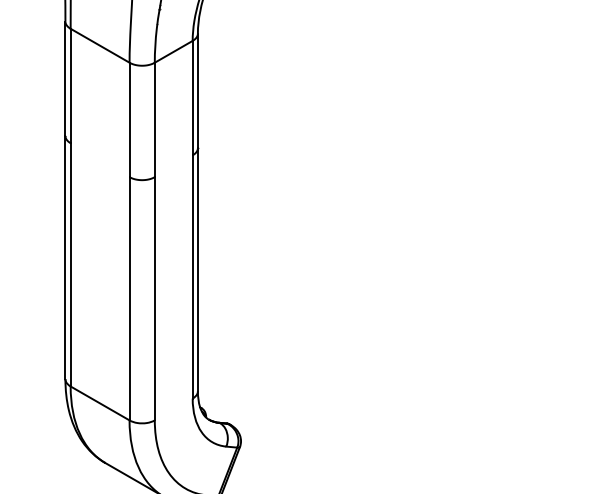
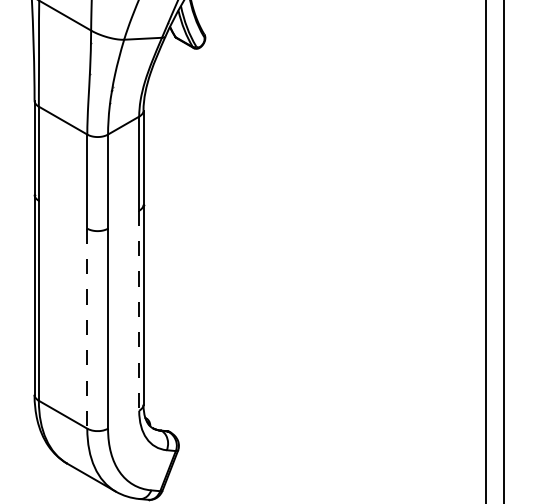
line: (193, 277) -> (139, 311), solid -> dashed
line: (129, 299) -> (87, 329), solid -> dashed

